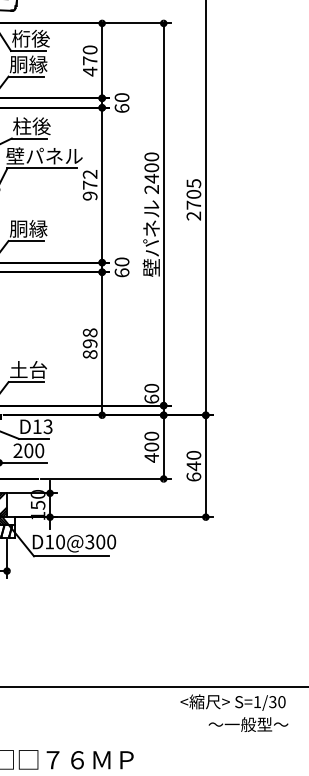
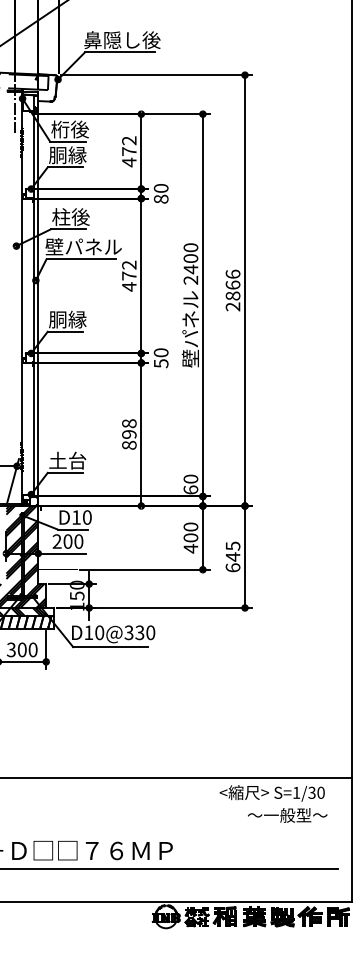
text: (90, 49) -> (129, 140), 470 -> 472
text: (121, 107) -> (160, 198), 60 -> 80
text: (193, 193) -> (232, 284), 2705 -> 2866
text: (90, 195) -> (129, 286), 972 -> 472
text: (121, 272) -> (160, 363), 60 -> 50
text: (47, 426) -> (86, 517), D13 -> D10
text: (193, 454) -> (232, 545), 640 -> 645
text: (100, 541) -> (139, 632), D10@300 -> D10@330

